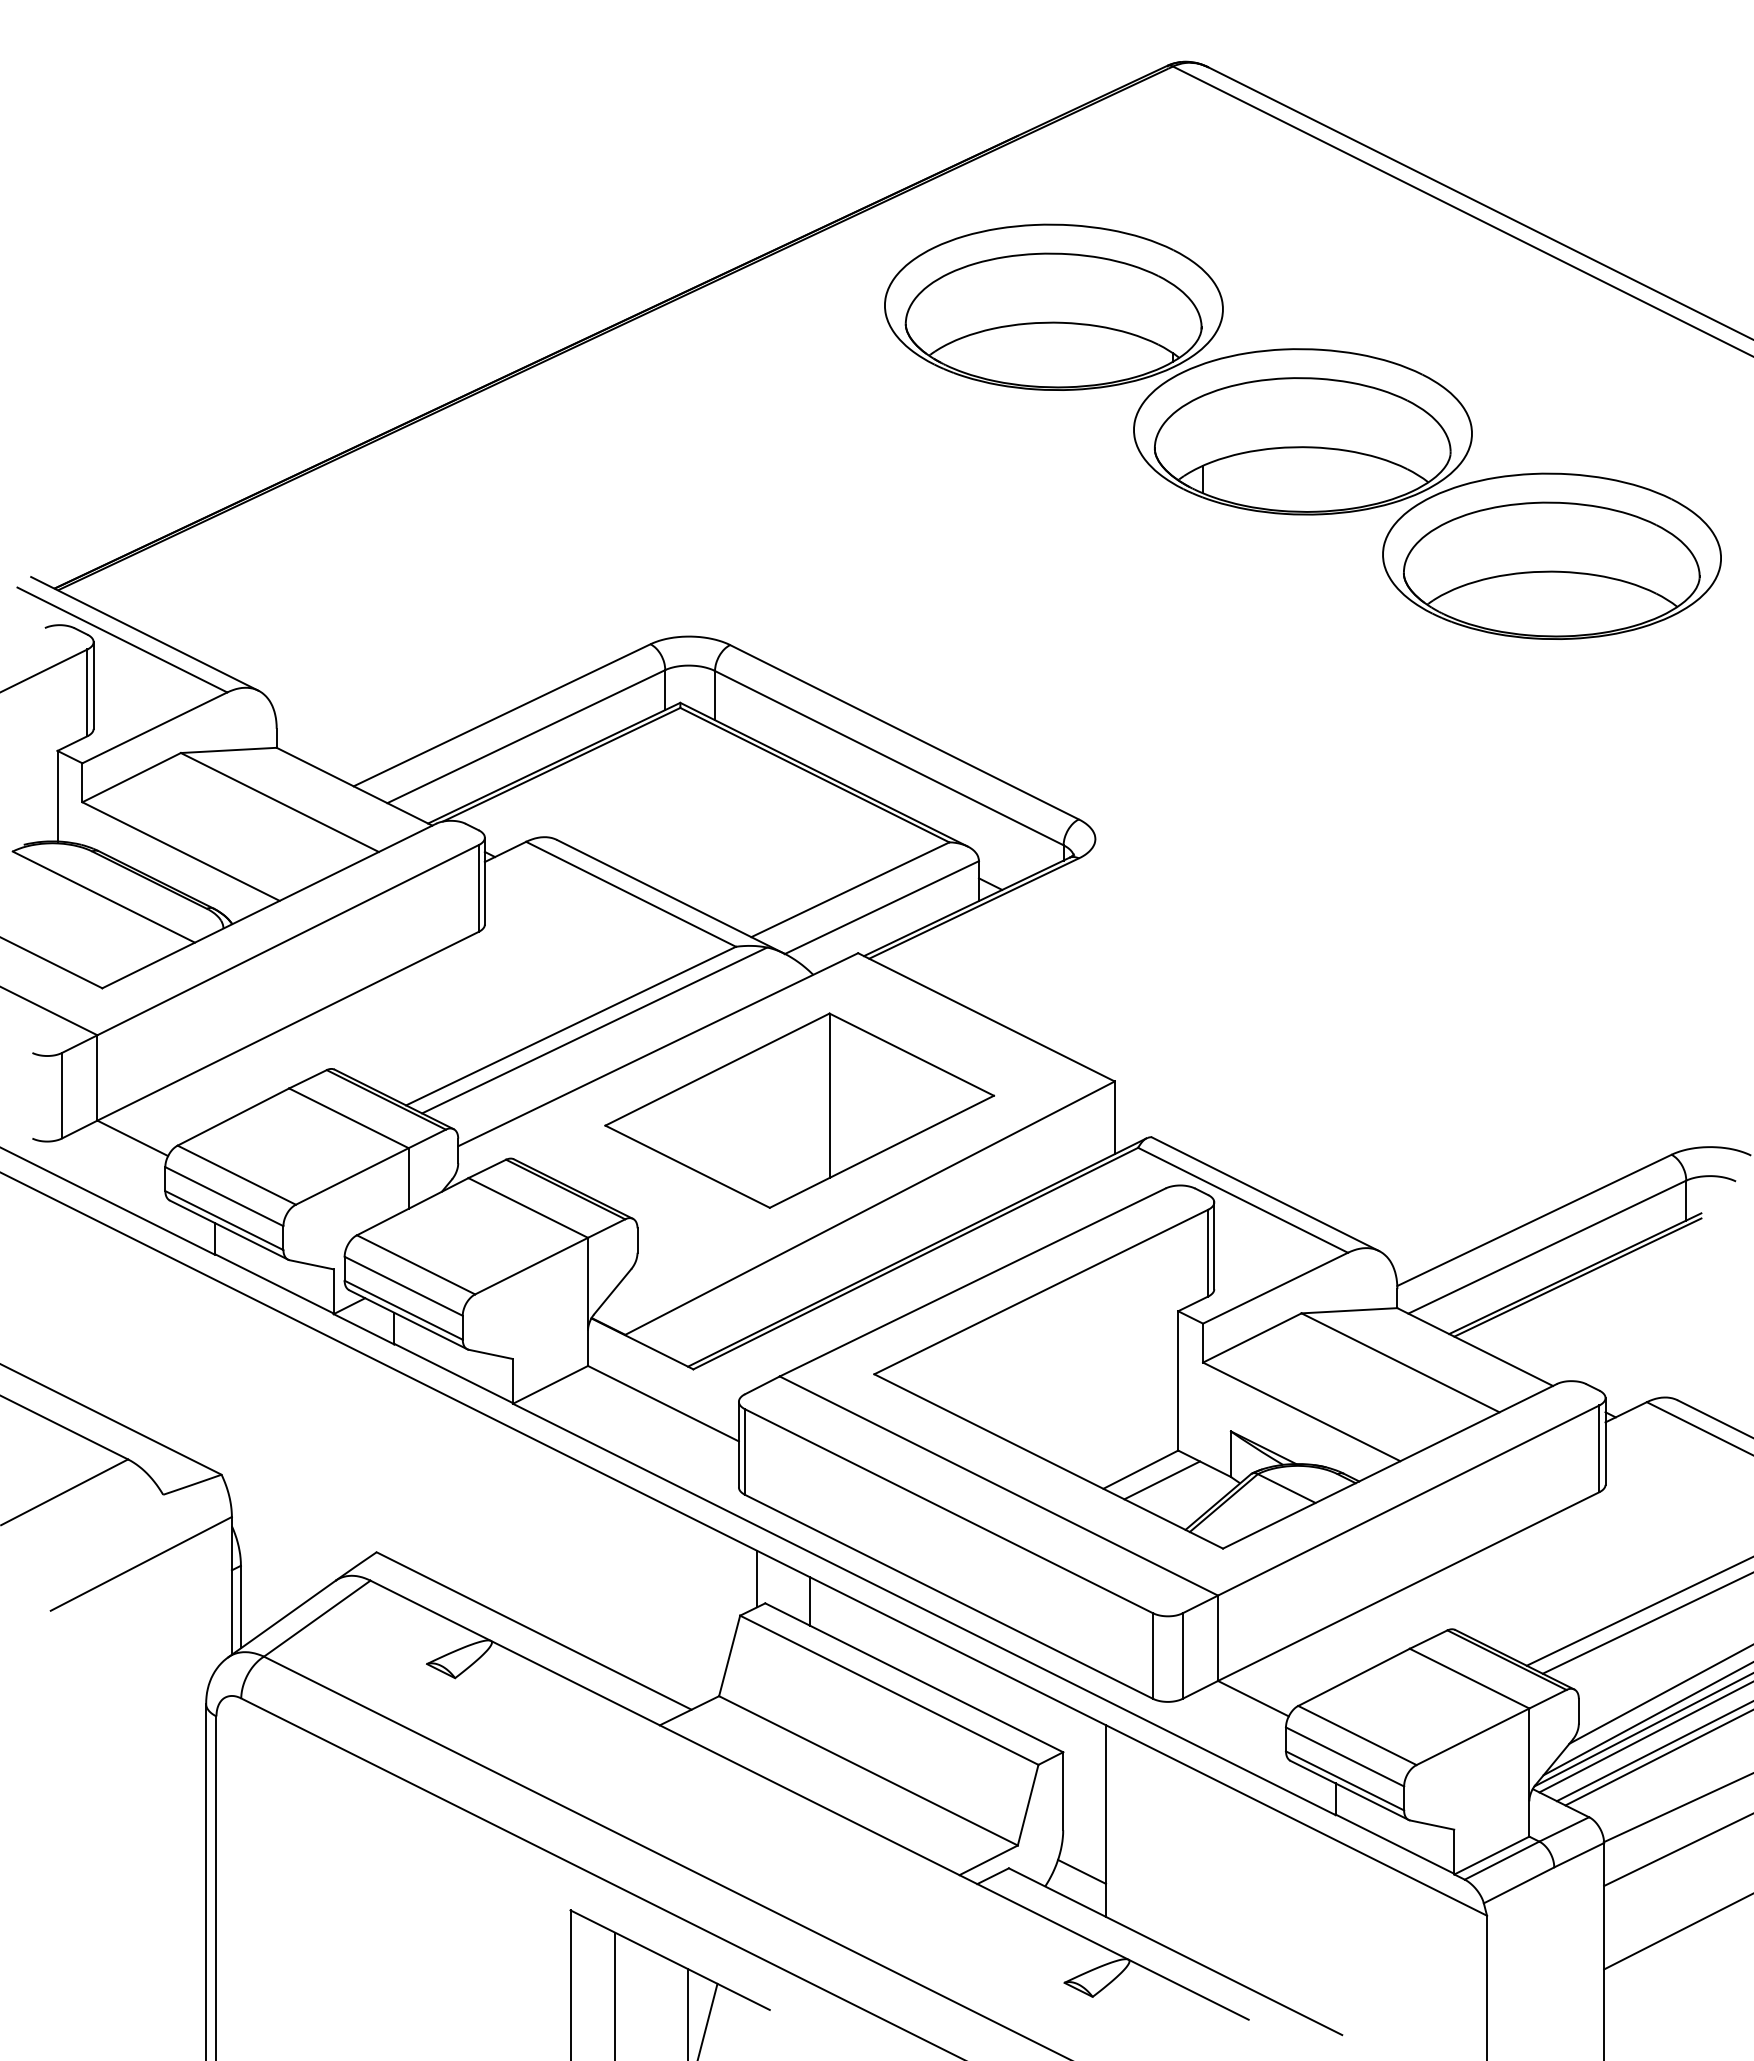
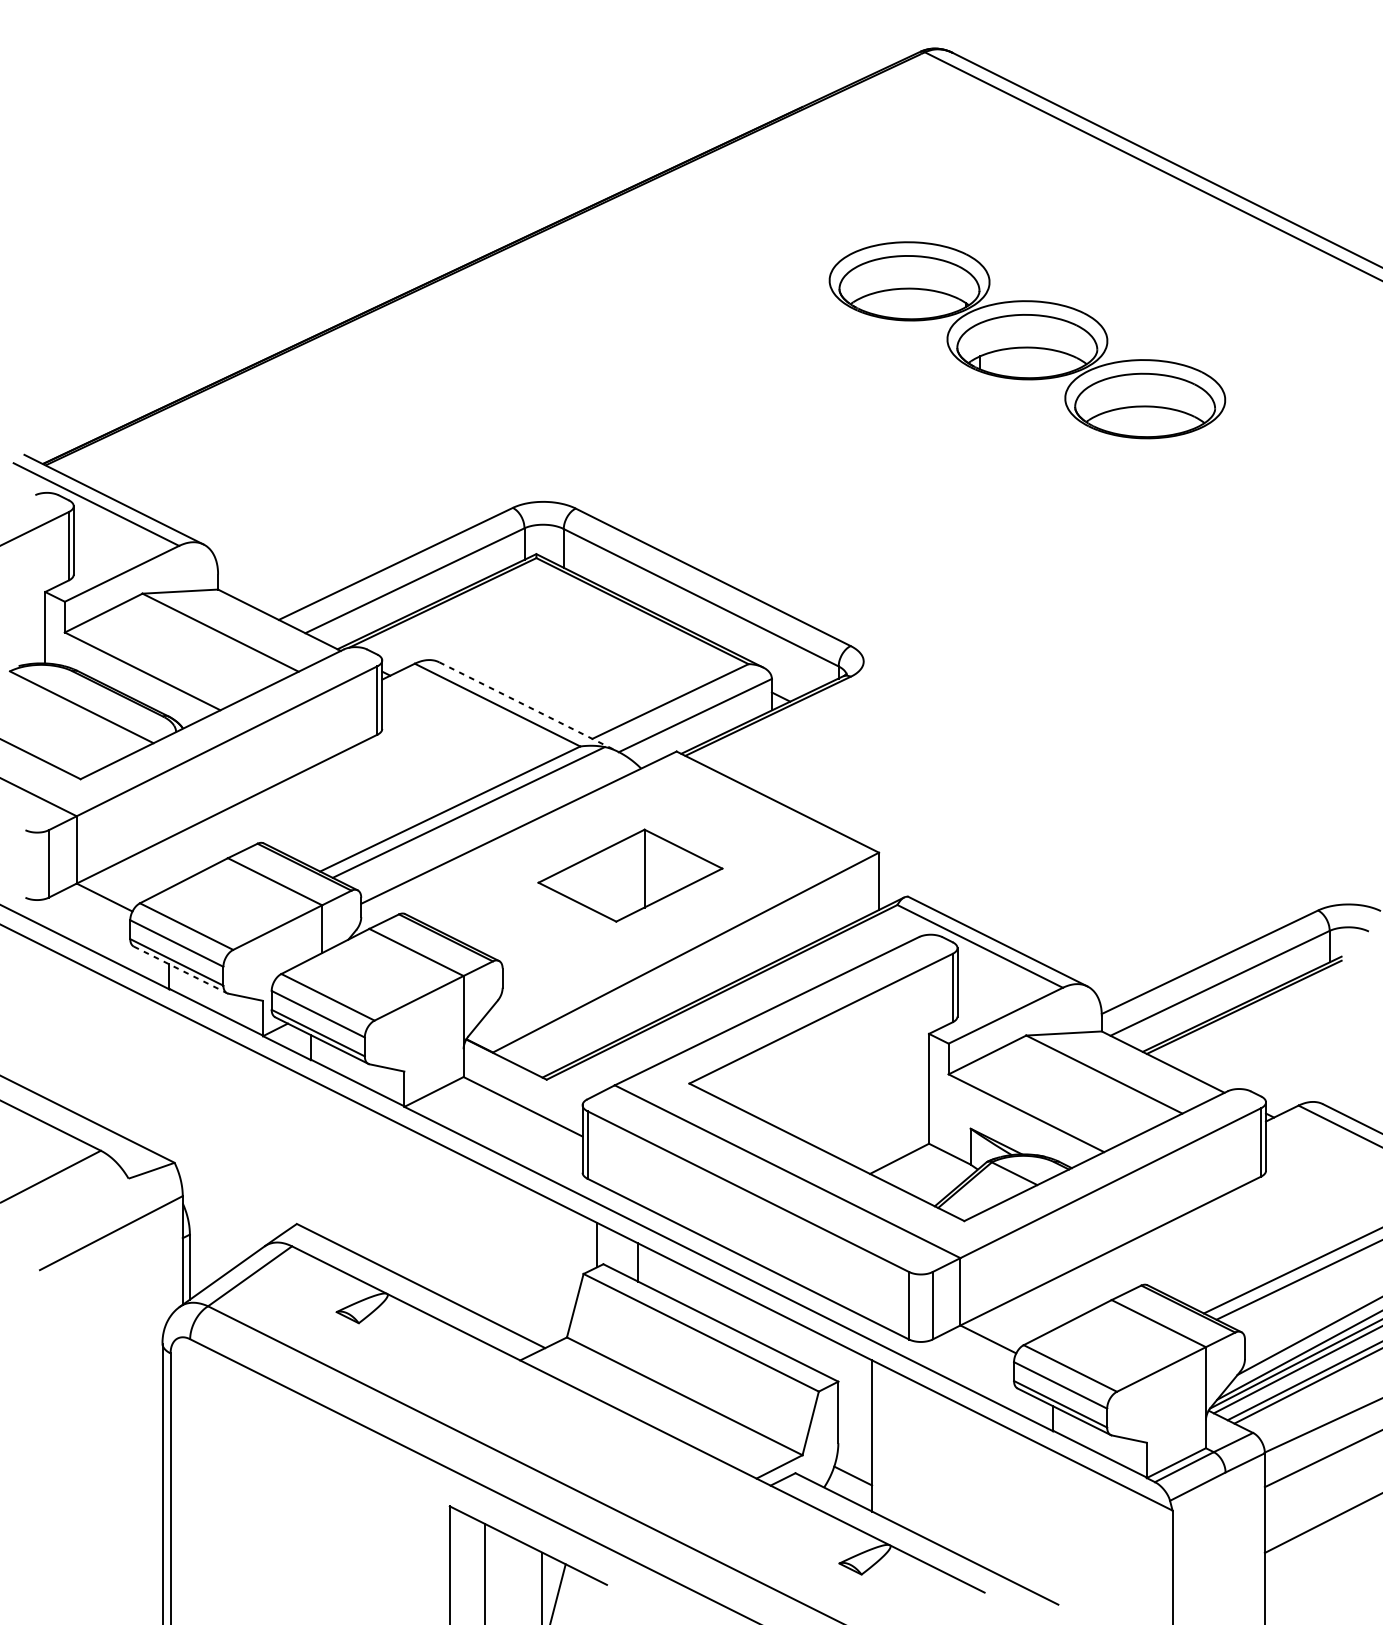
part: (1302, 431) -> (1027, 340), size x0.6
line: (671, 897) -> (529, 707), solid -> dashed
part: (799, 1110) -> (630, 875), size x0.6
line: (229, 1230) -> (180, 970), solid -> dashed
line: (1162, 1480) -> (916, 1167), removed

